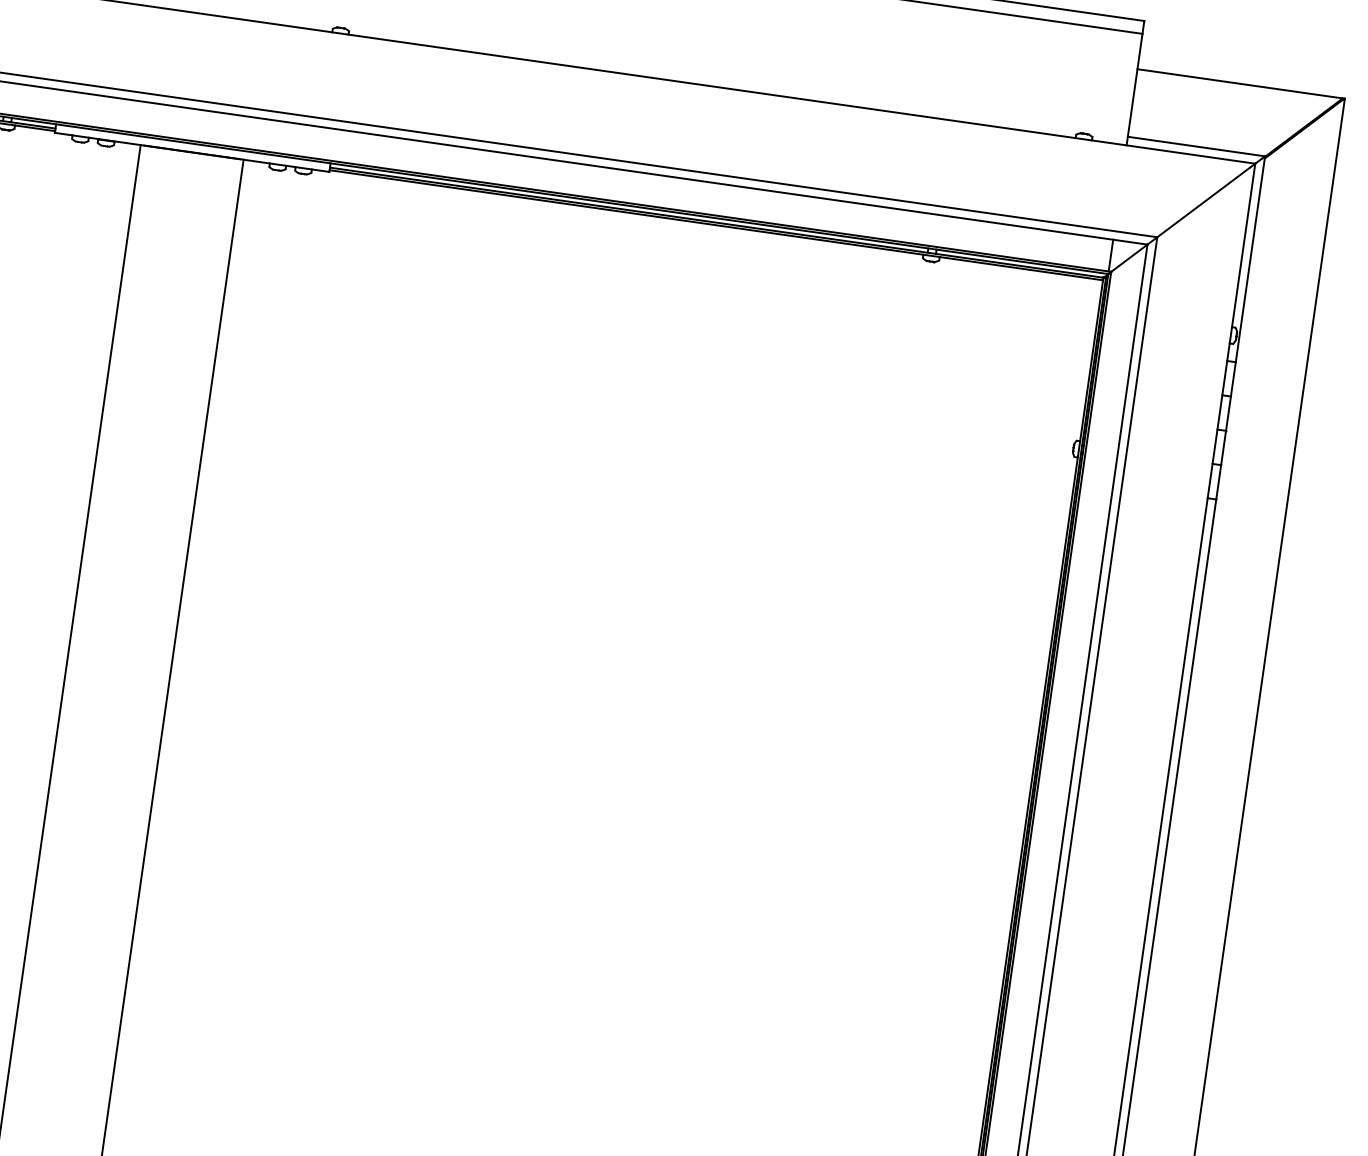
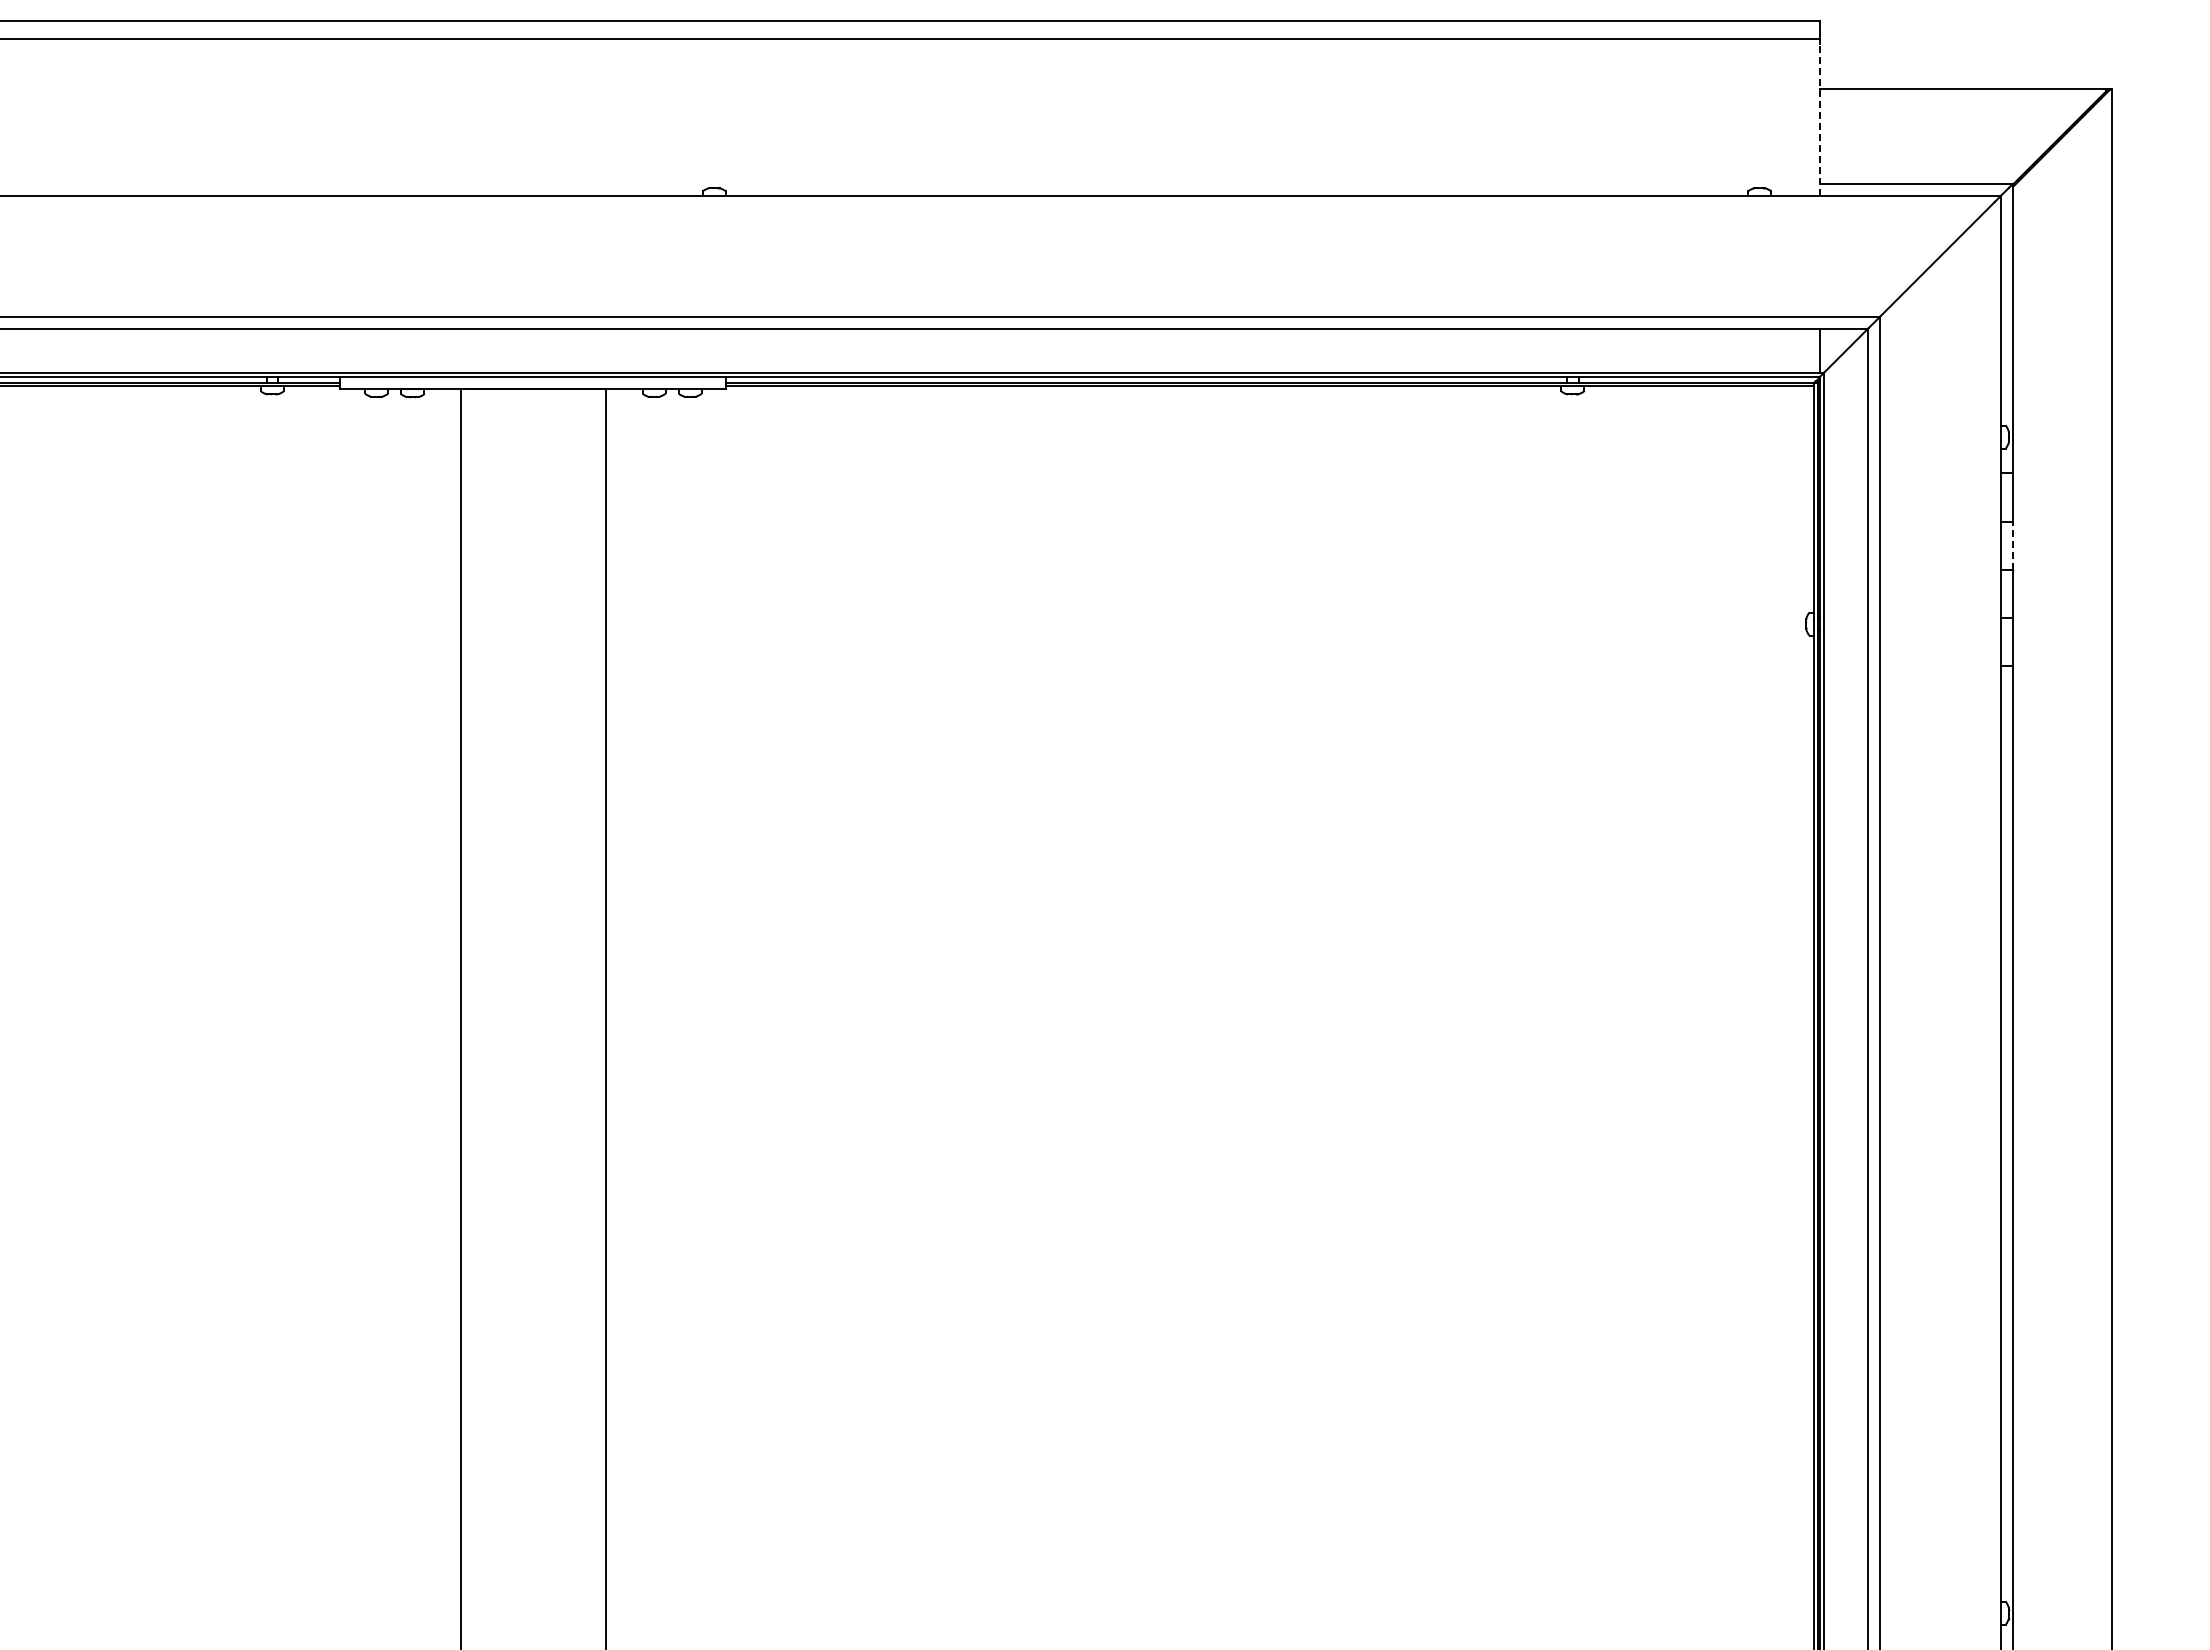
line: (1134, 91) -> (1819, 119), solid -> dashed
line: (1228, 413) -> (2012, 545), solid -> dashed

